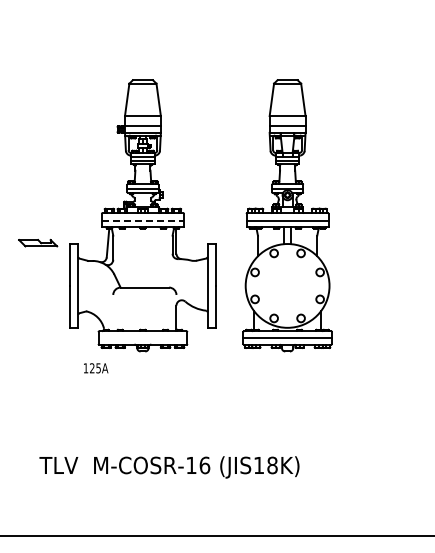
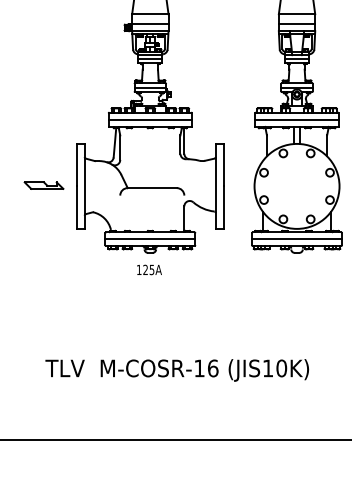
line: (143, 220) -> (150, 120), dashed -> solid
part: (38, 243) -> (44, 185), moved
line: (142, 337) -> (149, 238), added
text: (96, 368) -> (149, 270), moved
text: (272, 465) -> (281, 368), (JIS18K) -> (JIS10K)

